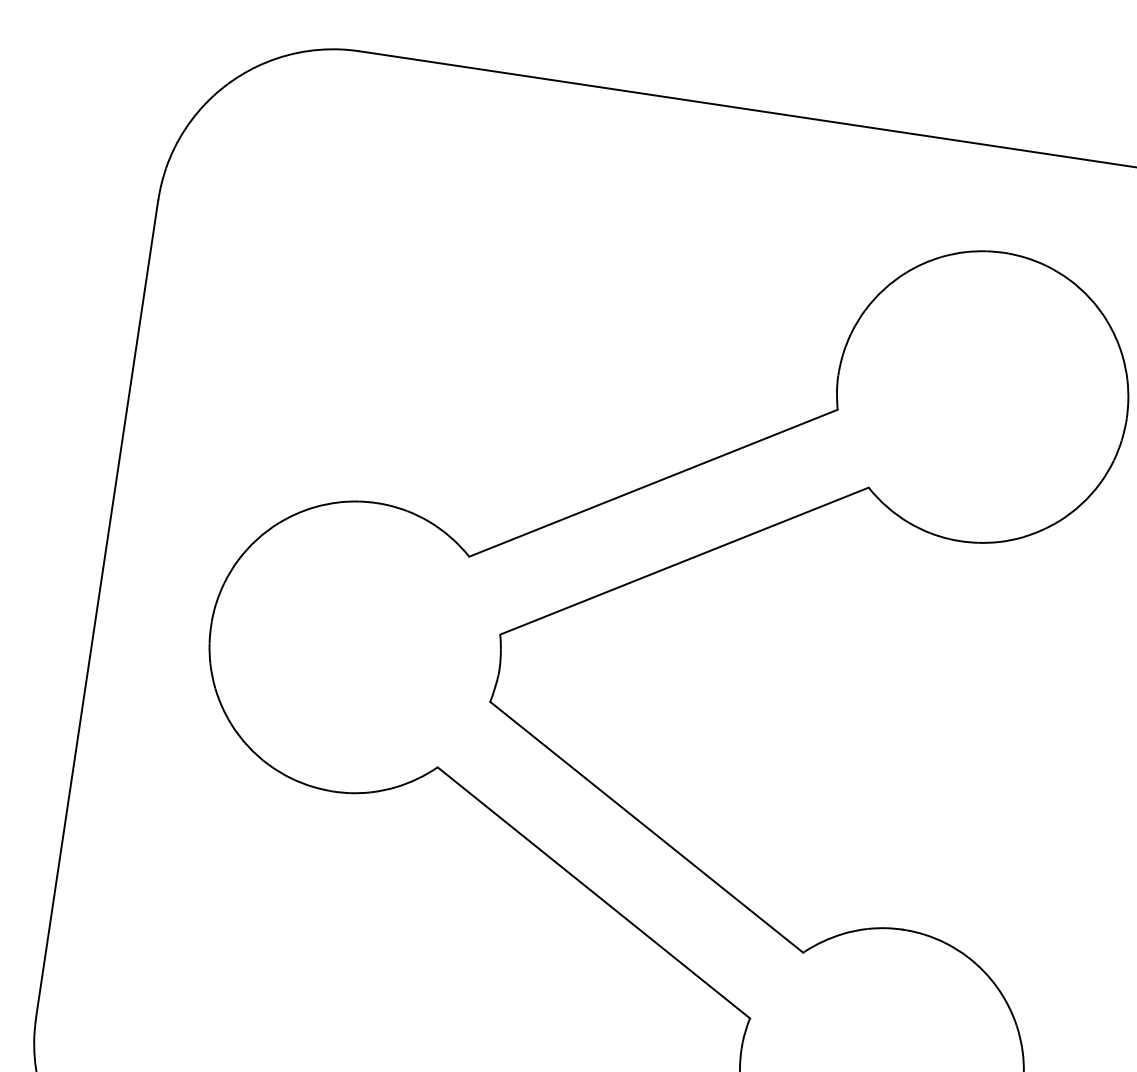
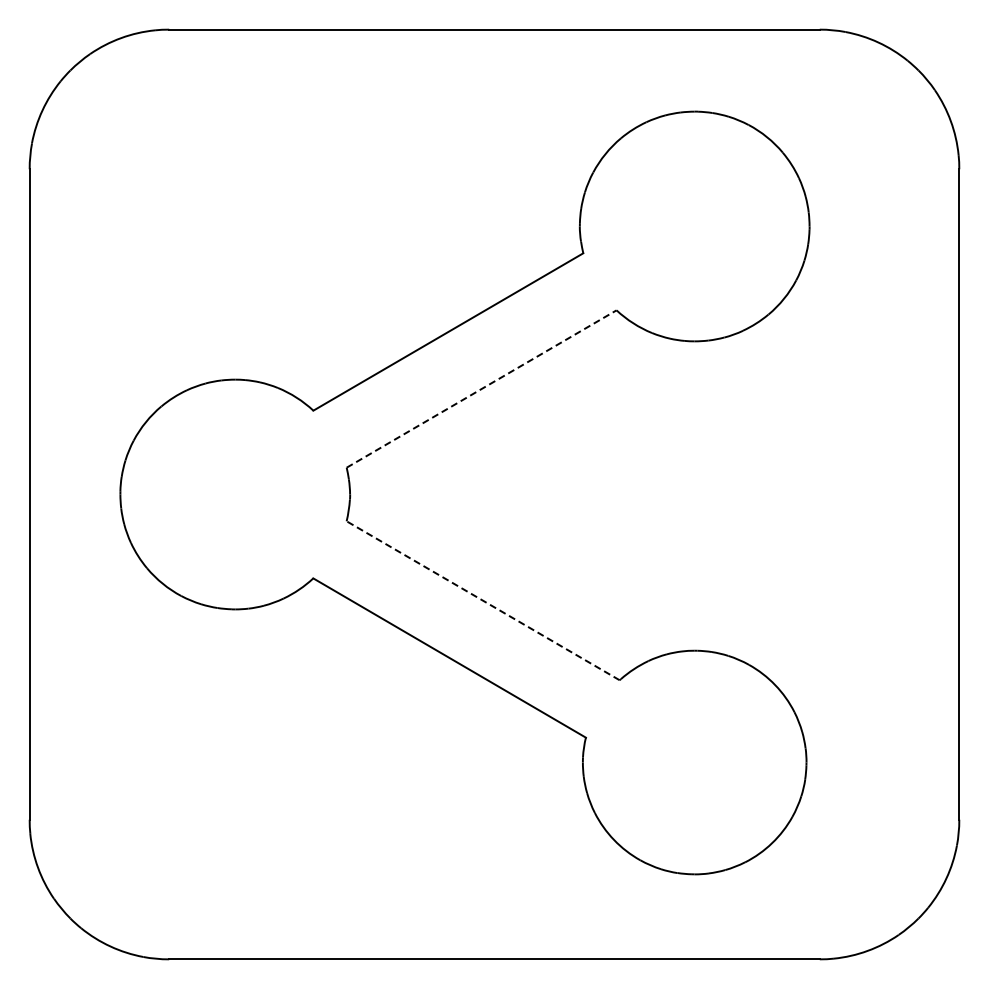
line: (685, 560) -> (482, 388), solid -> dashed
line: (647, 826) -> (483, 600), solid -> dashed

